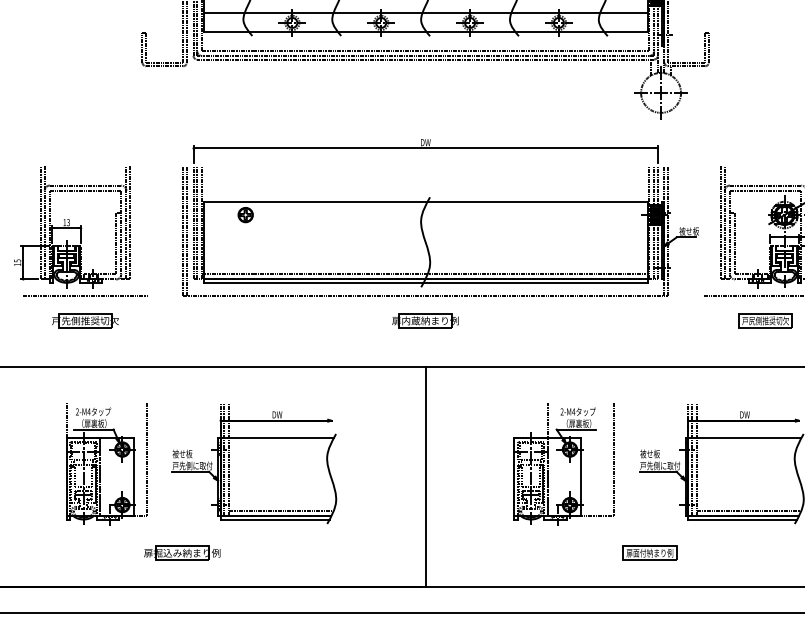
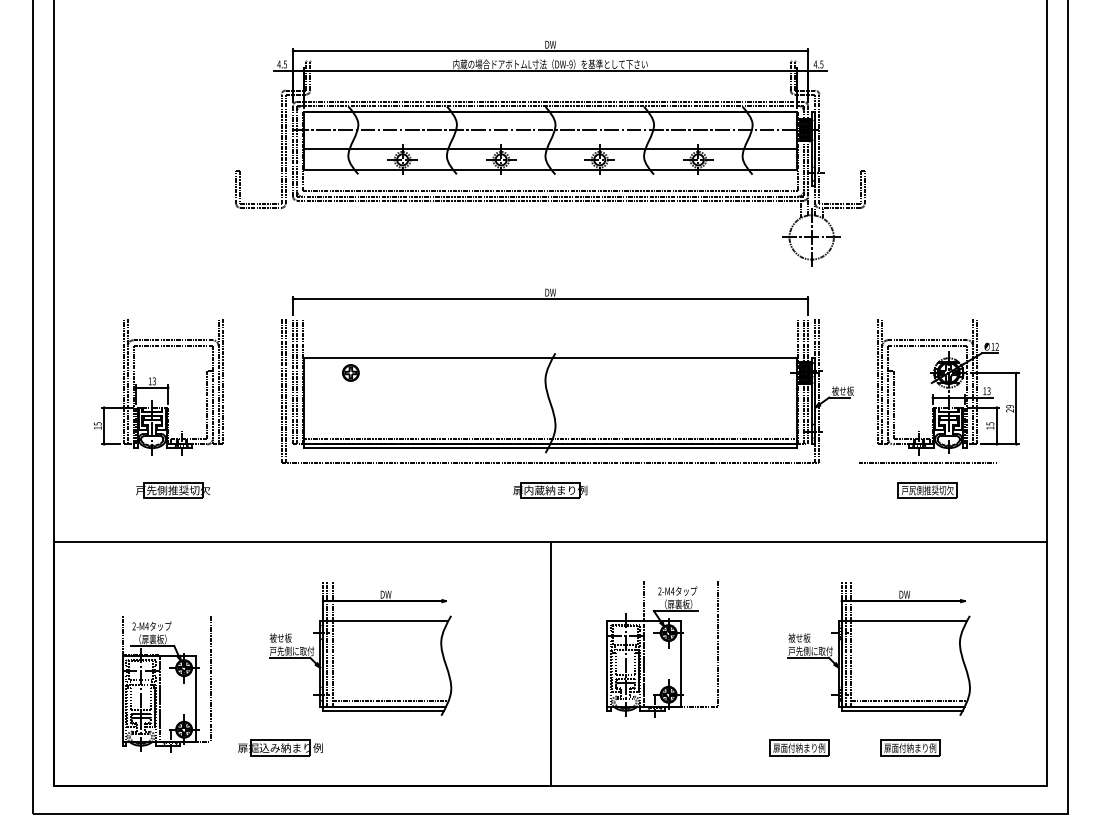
line: (85, 295) -> (173, 462), removed
part: (106, 464) -> (166, 684), moved
part: (564, 464) -> (662, 649), moved
part: (750, 552) -> (910, 747), added

